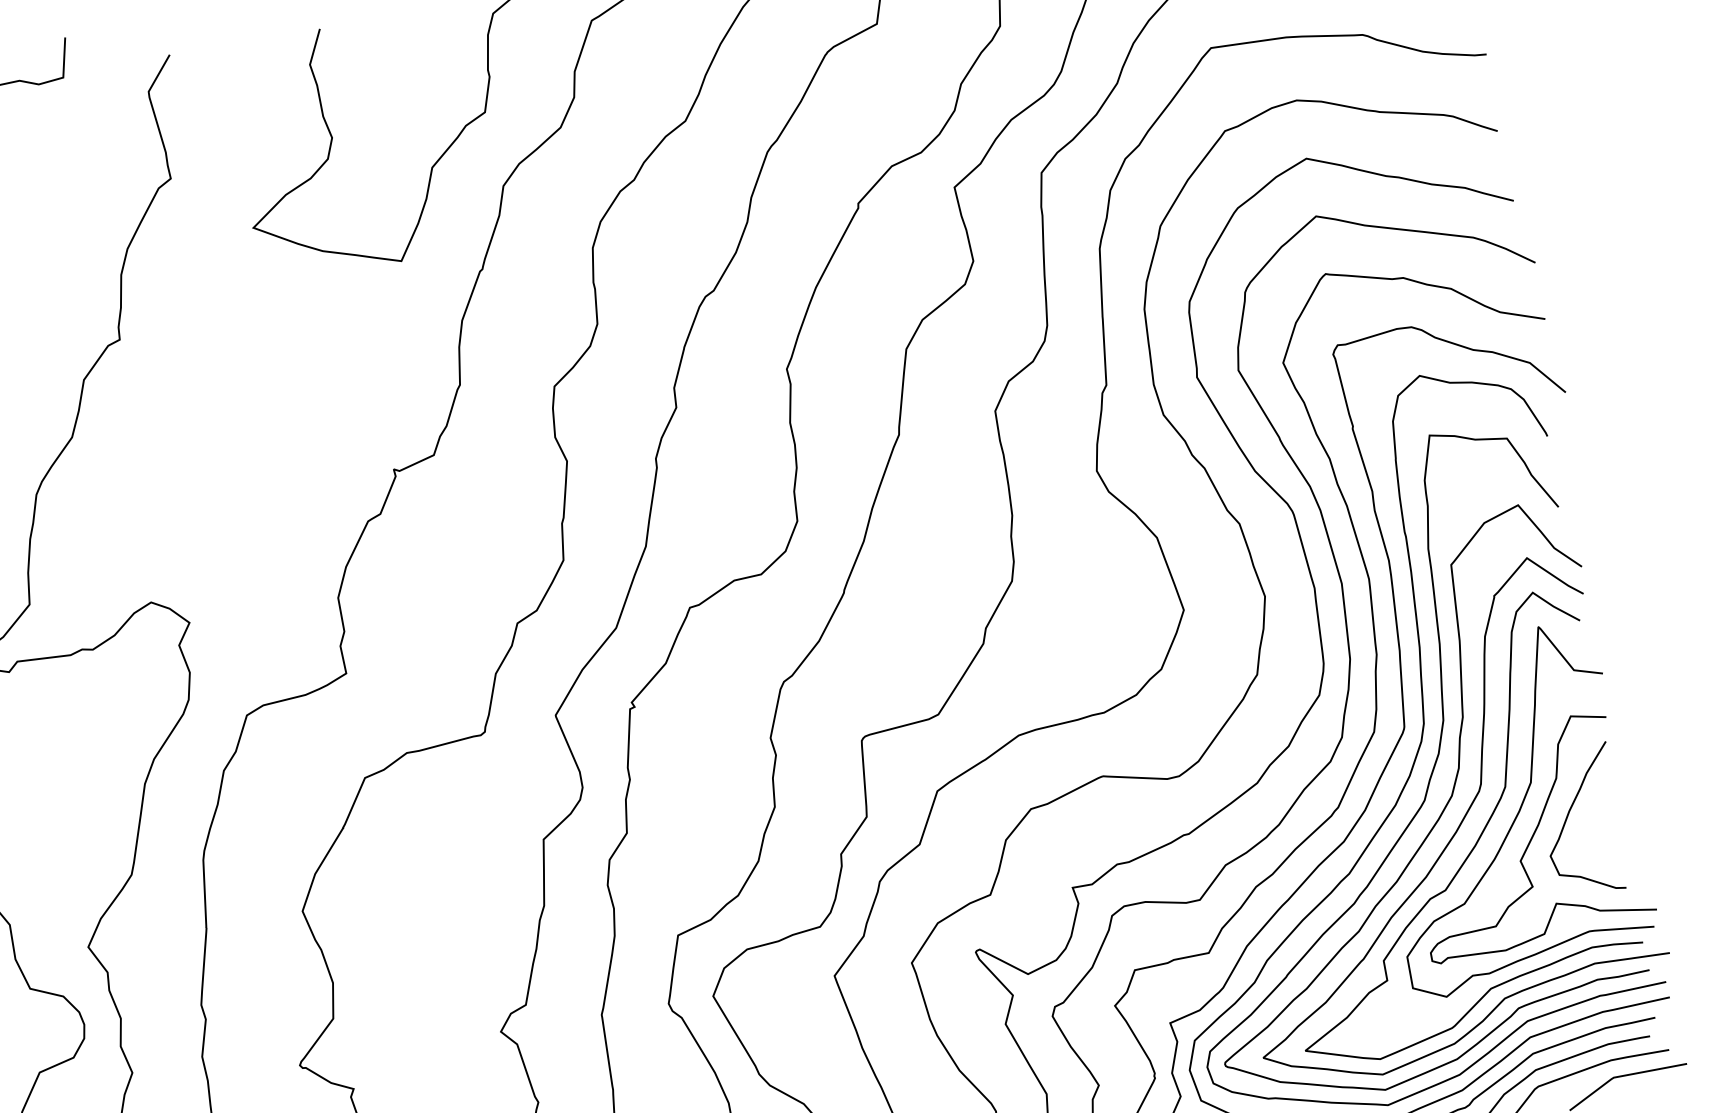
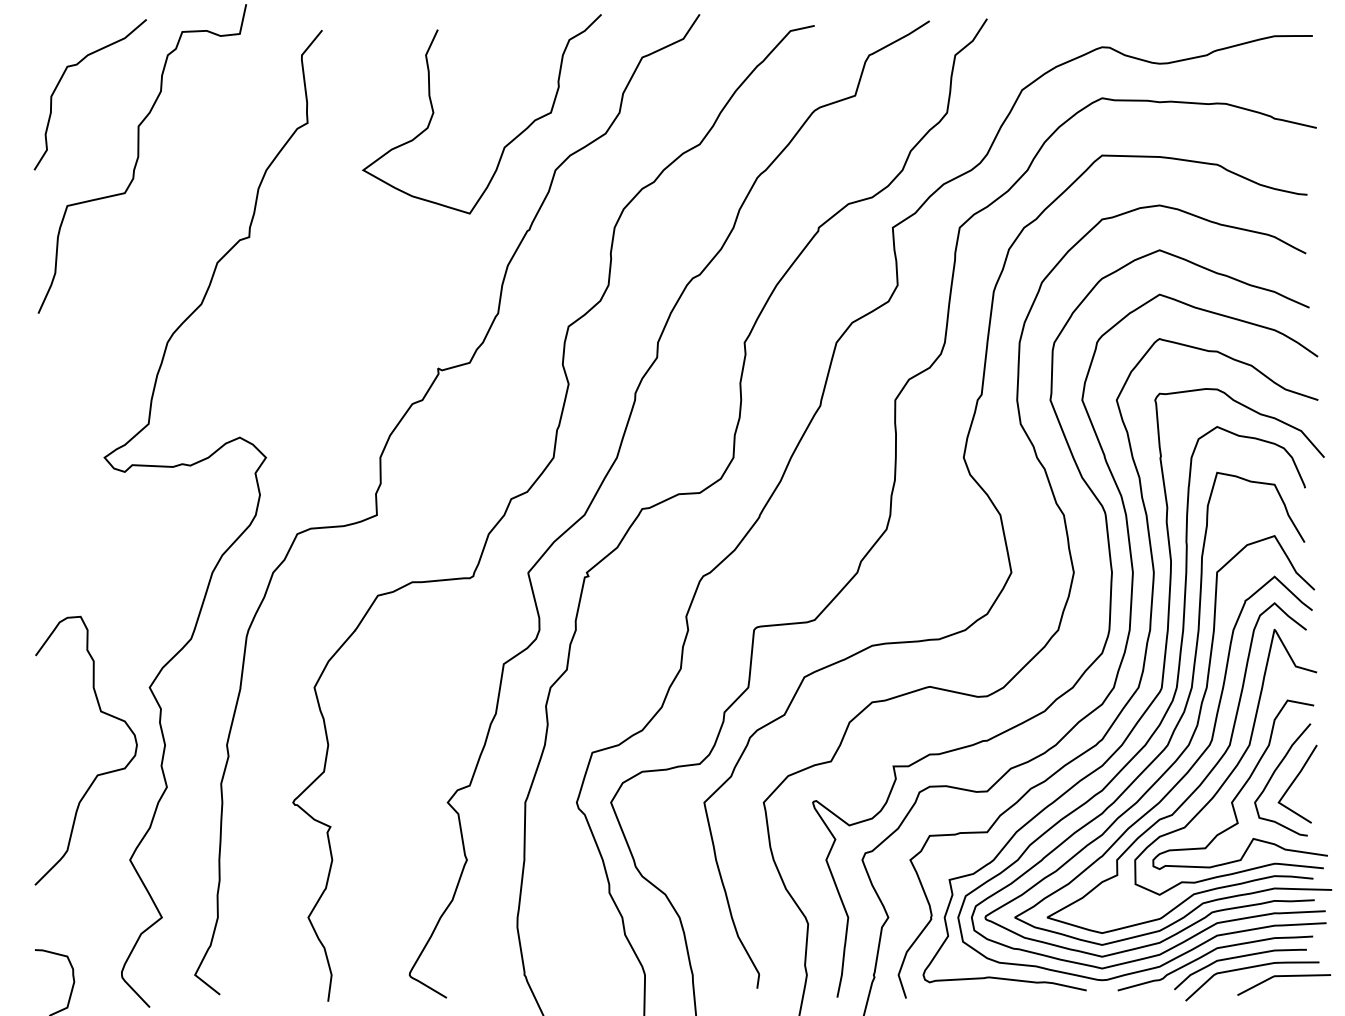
line: (1598, 818) -> (1295, 780), added

